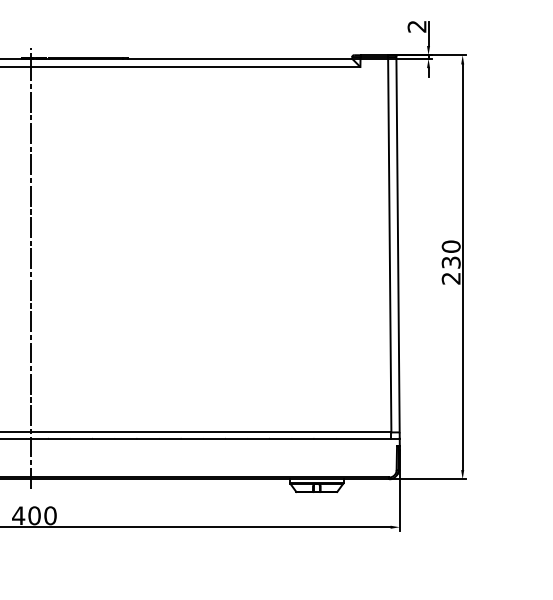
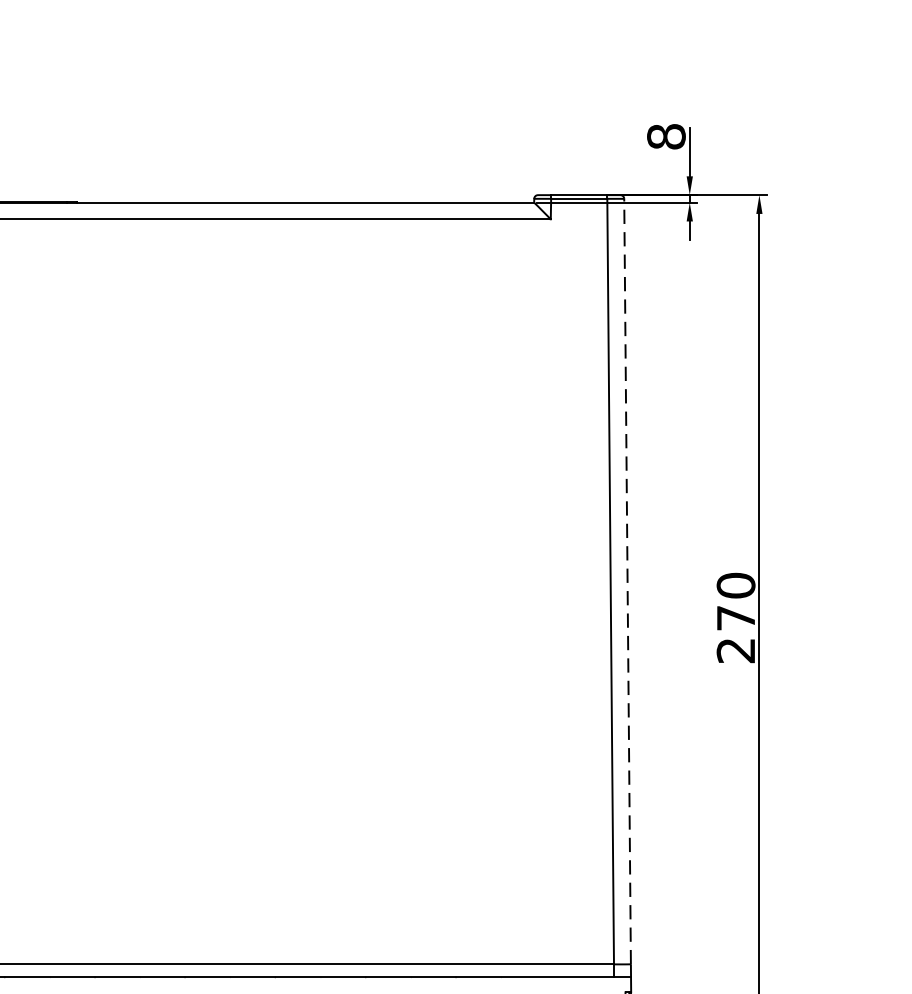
text: (416, 26) -> (665, 136), 2 -> 8
line: (398, 244) -> (628, 581), solid -> dashed
text: (450, 262) -> (734, 617), 230 -> 270

